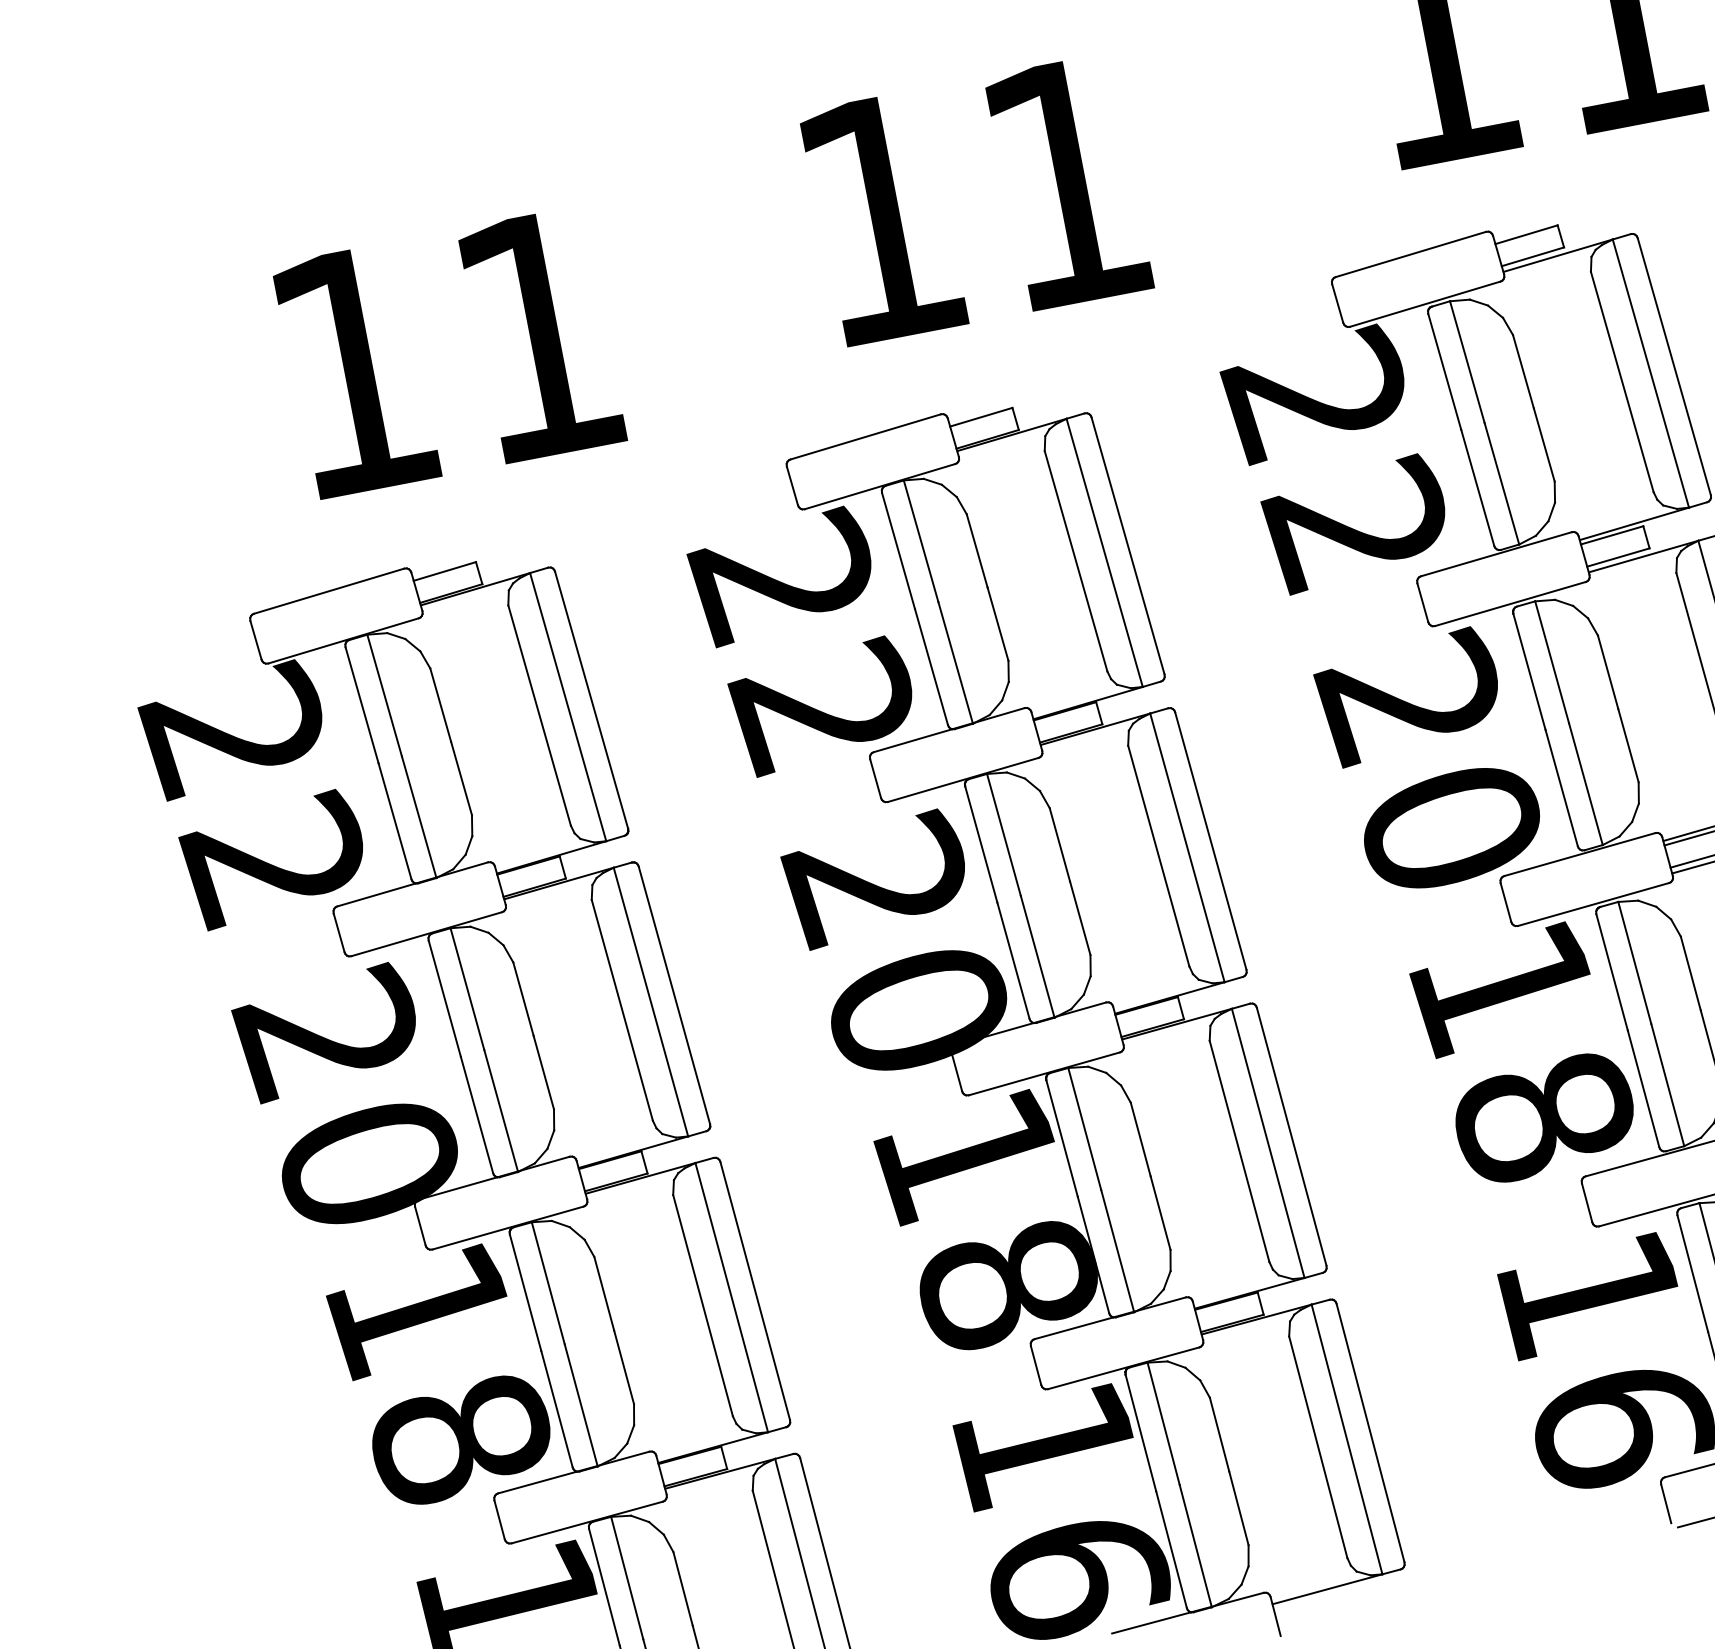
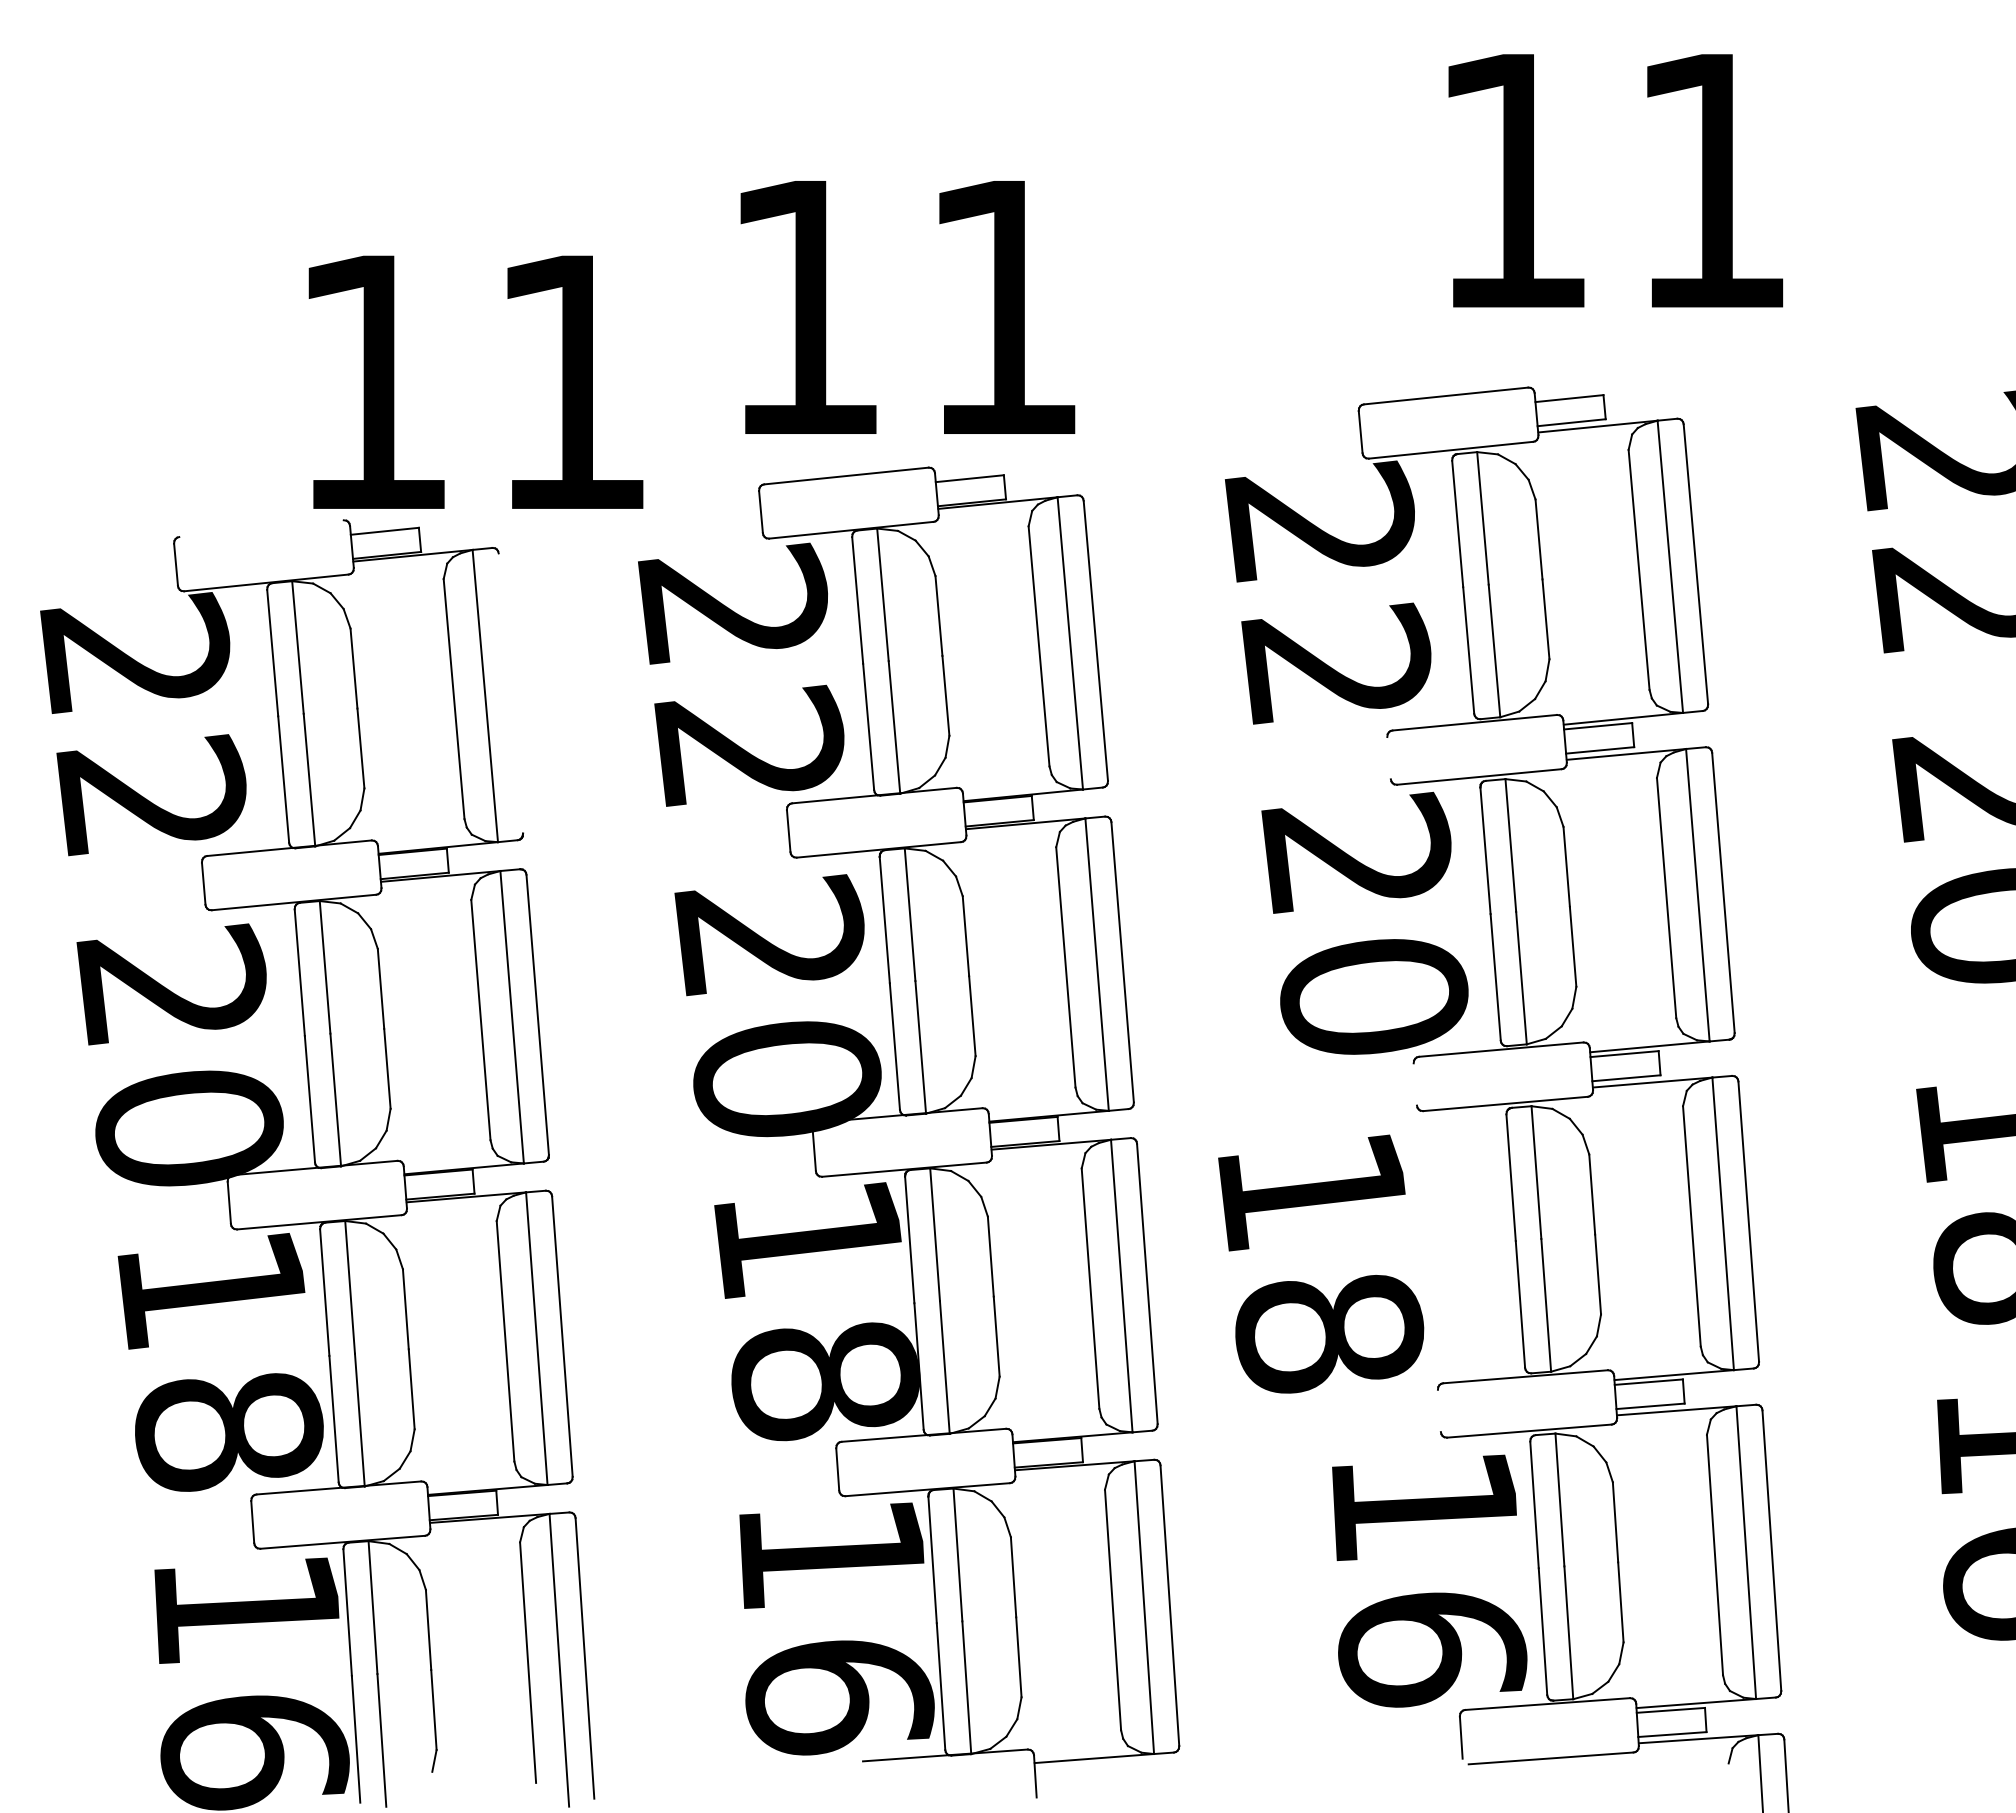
text: (975, 200) -> (907, 307), moved
text: (448, 352) -> (475, 381), moved
line: (329, 591) -> (261, 528), removed
line: (1422, 603) -> (1388, 758), removed
line: (591, 700) -> (510, 693), removed
line: (1506, 902) -> (1415, 1084), removed
text: (1524, 1053) -> (1321, 1263), moved
line: (1586, 1202) -> (1438, 1410), removed

